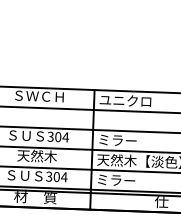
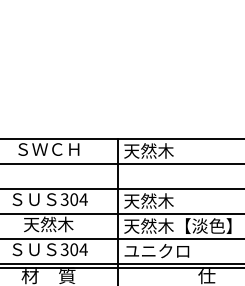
text: (125, 100) -> (156, 150), ユニクロ -> 天然木
text: (117, 139) -> (148, 200), ミラー -> 天然木
text: (122, 180) -> (156, 251), ミラー -> ユニクロ

